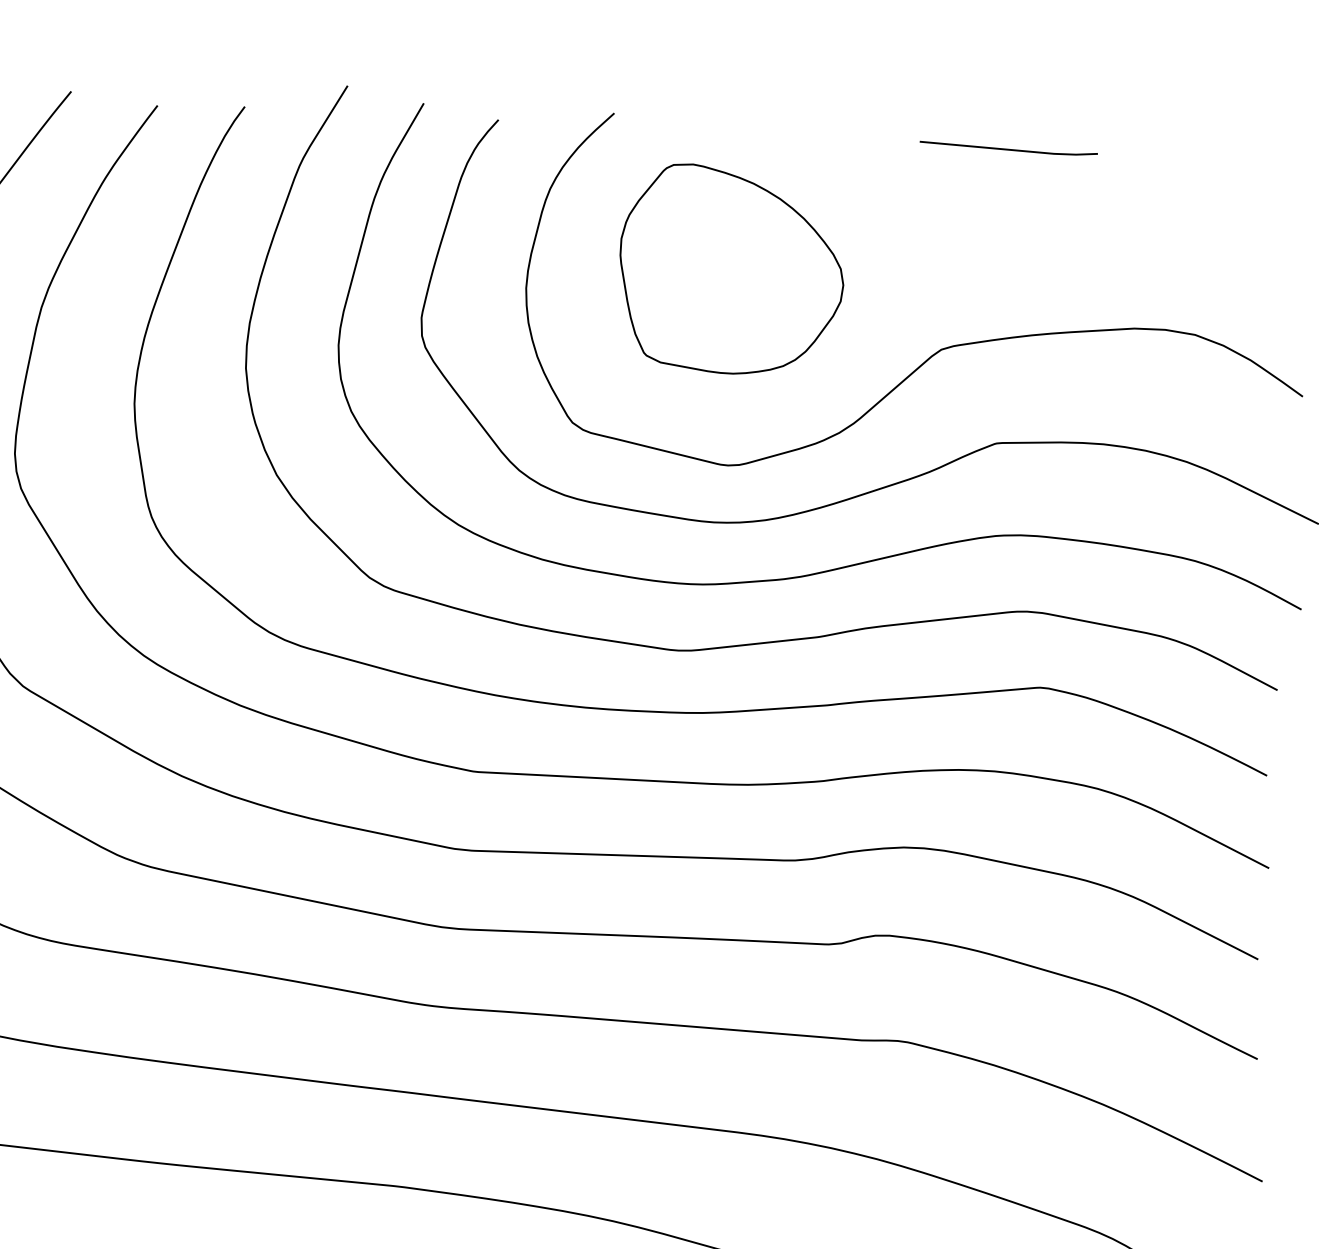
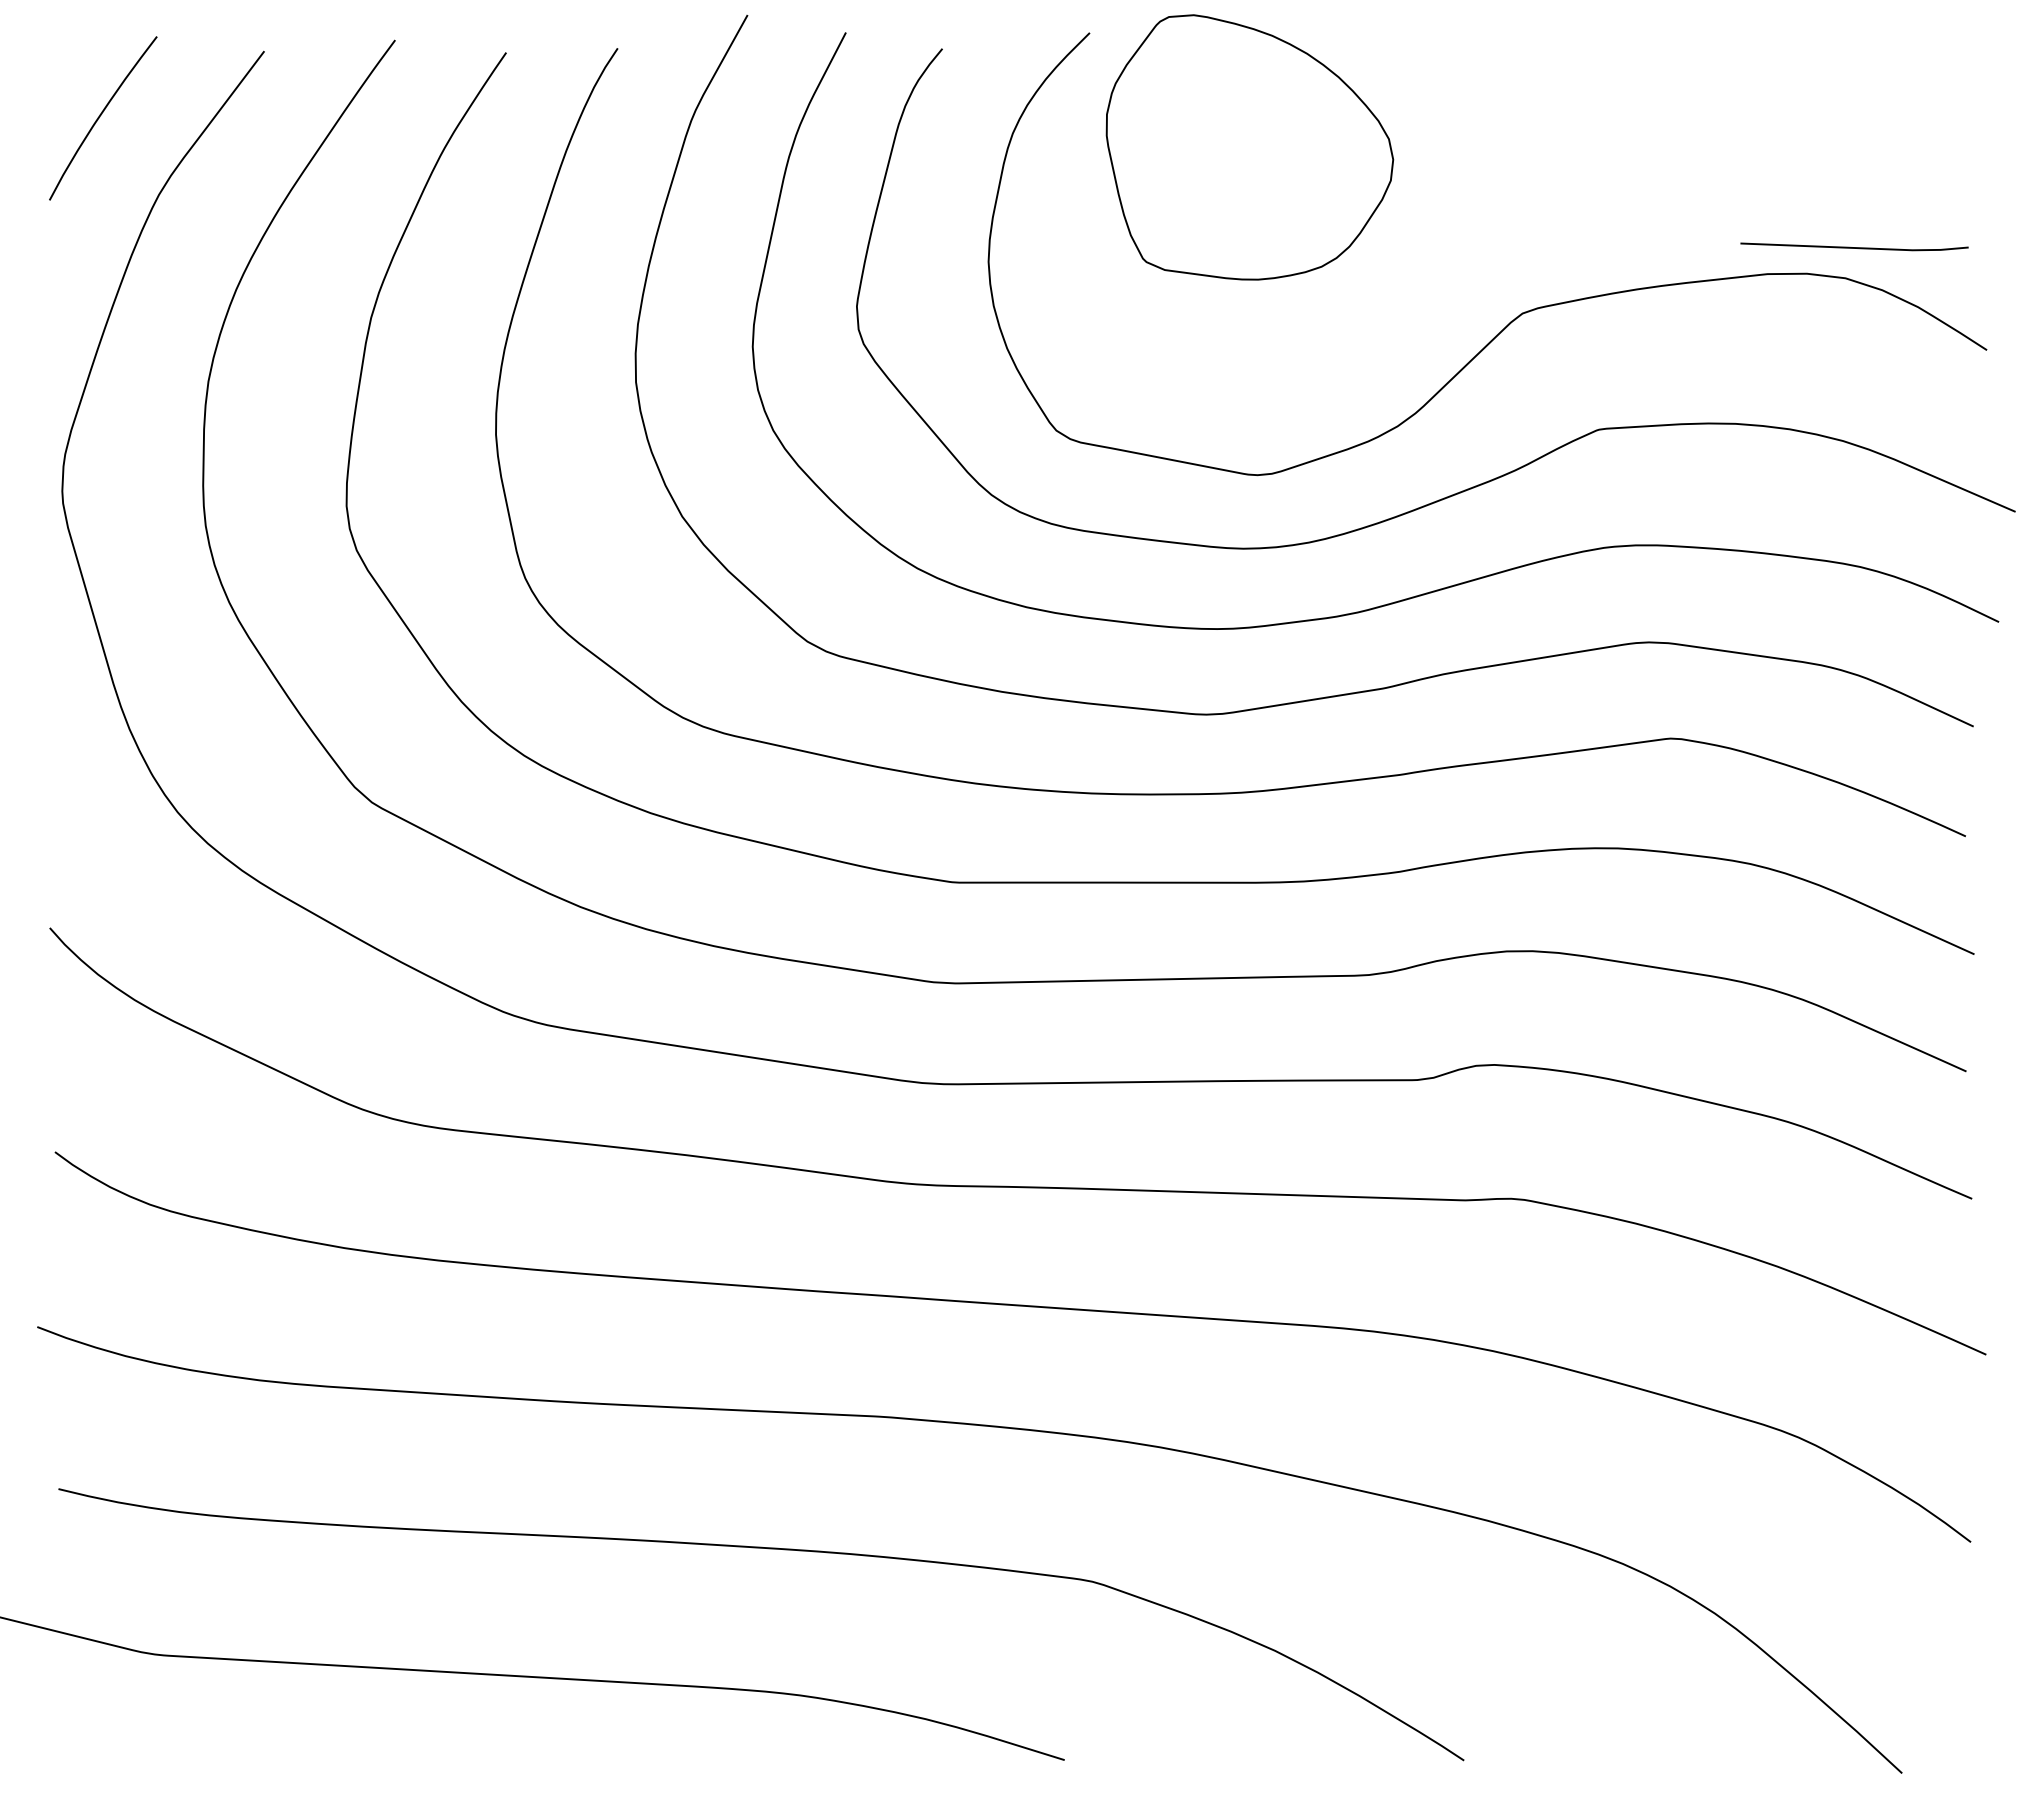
line: (1008, 149) -> (1854, 247), moved
part: (731, 270) -> (1249, 147), moved

